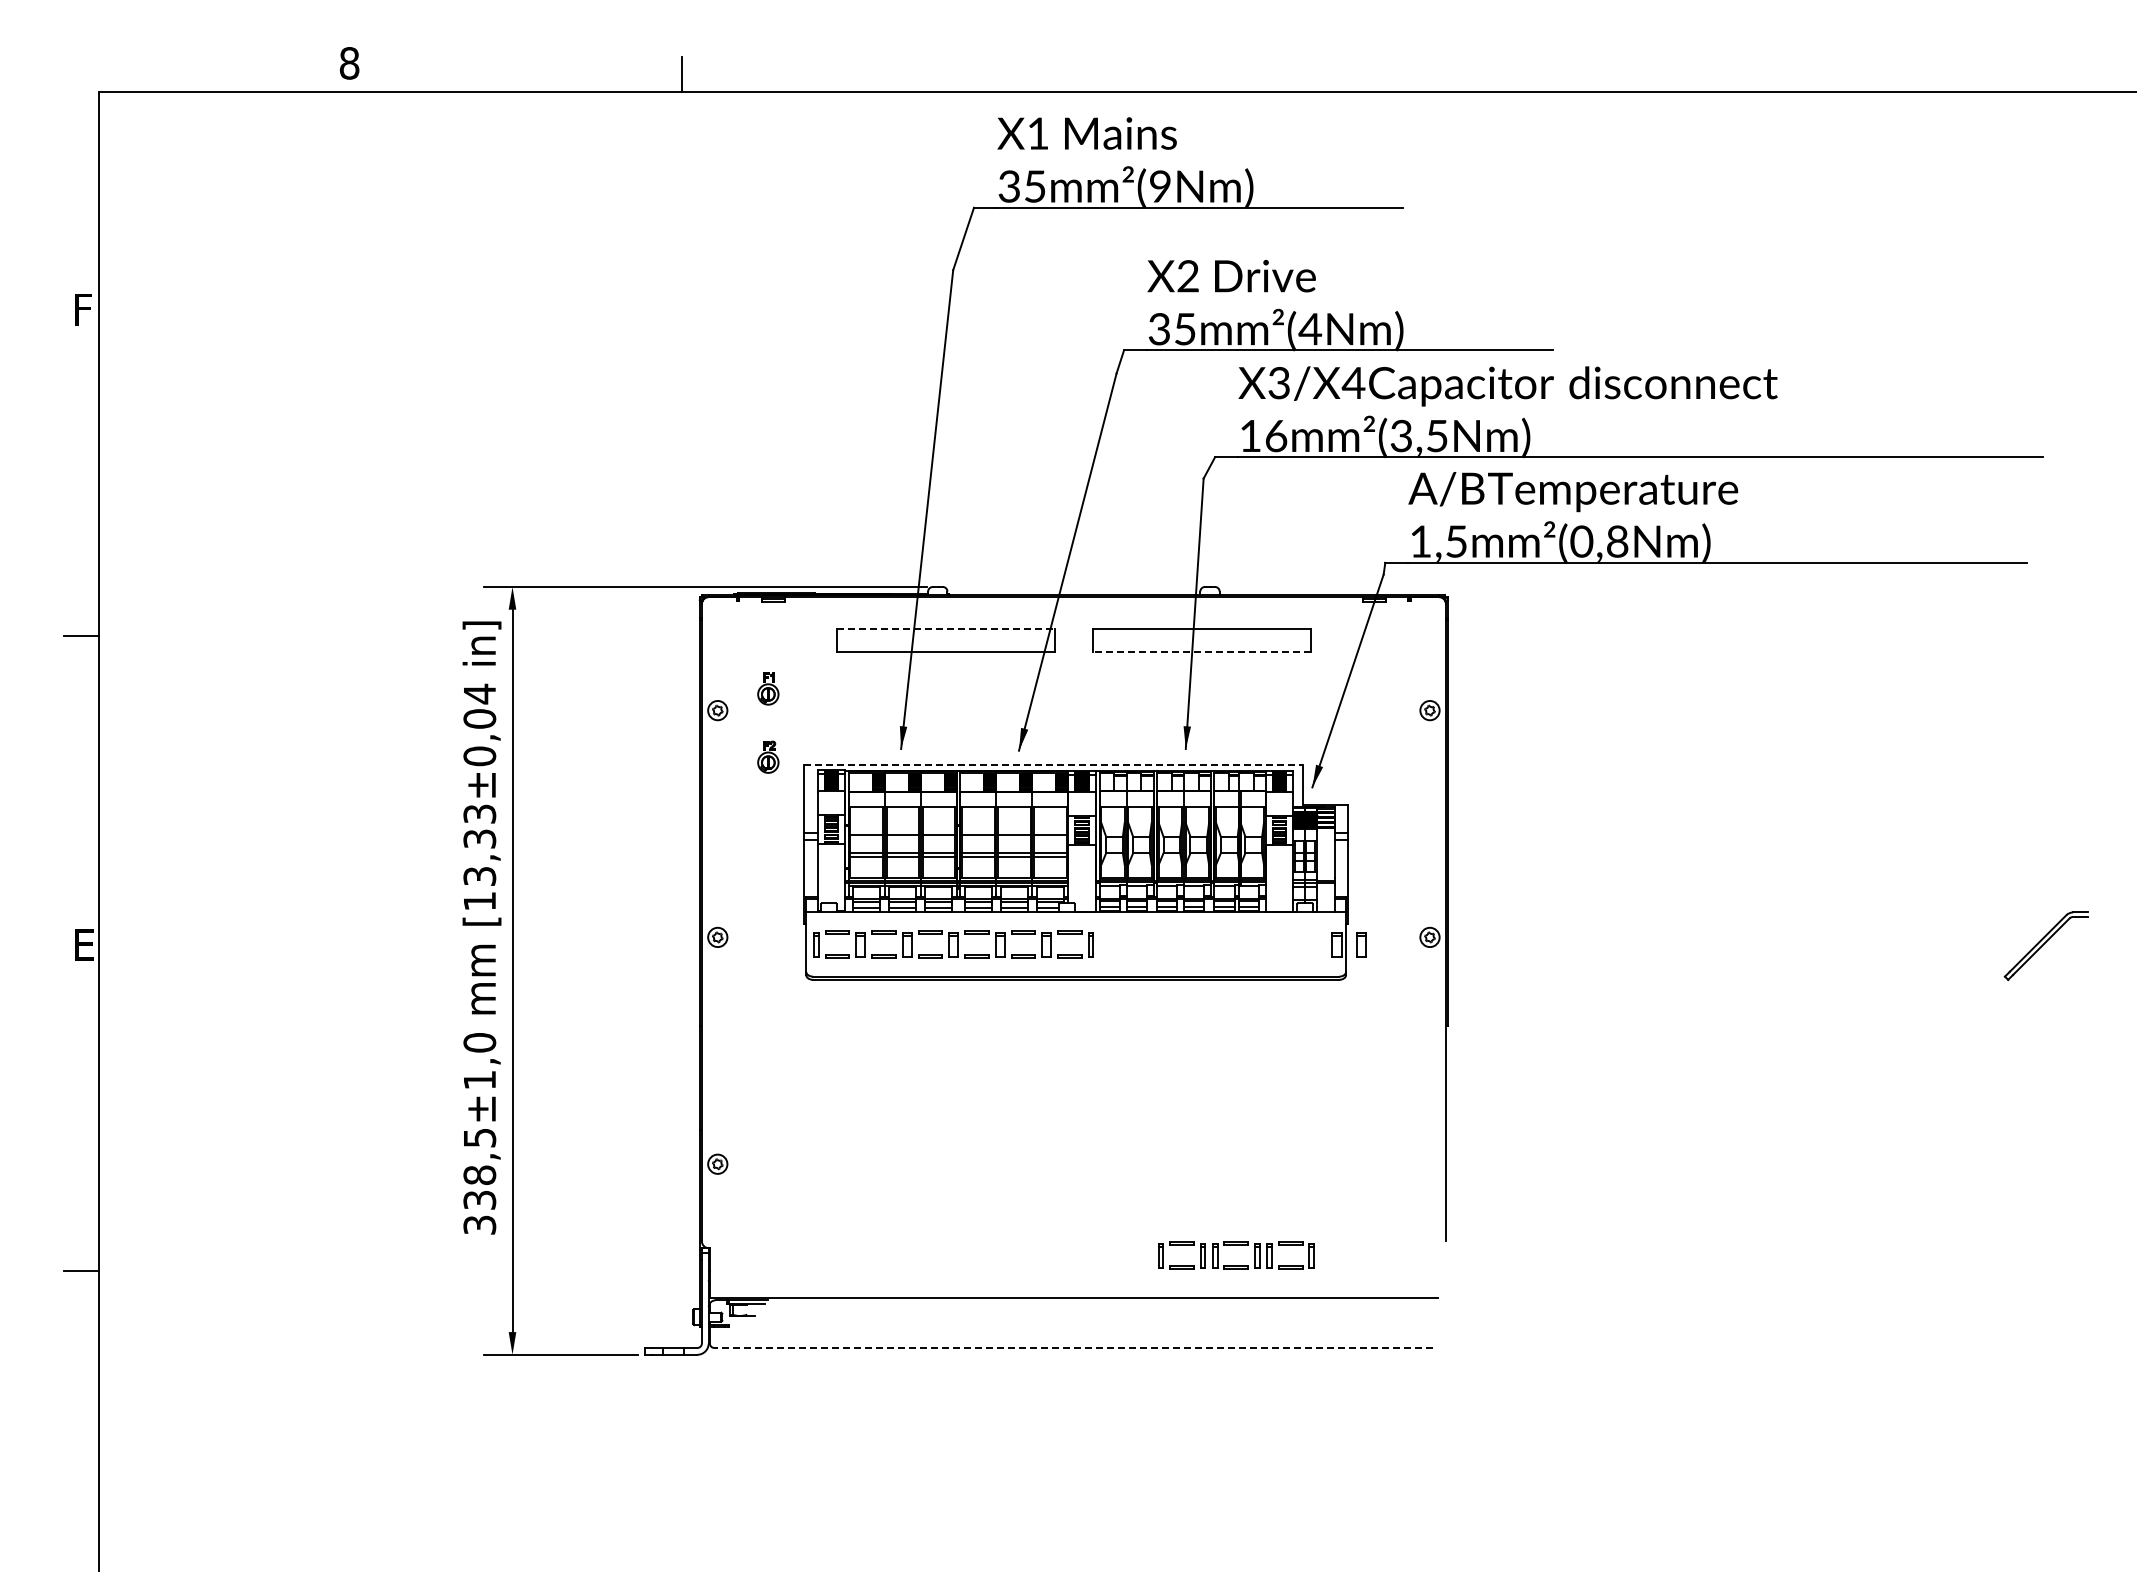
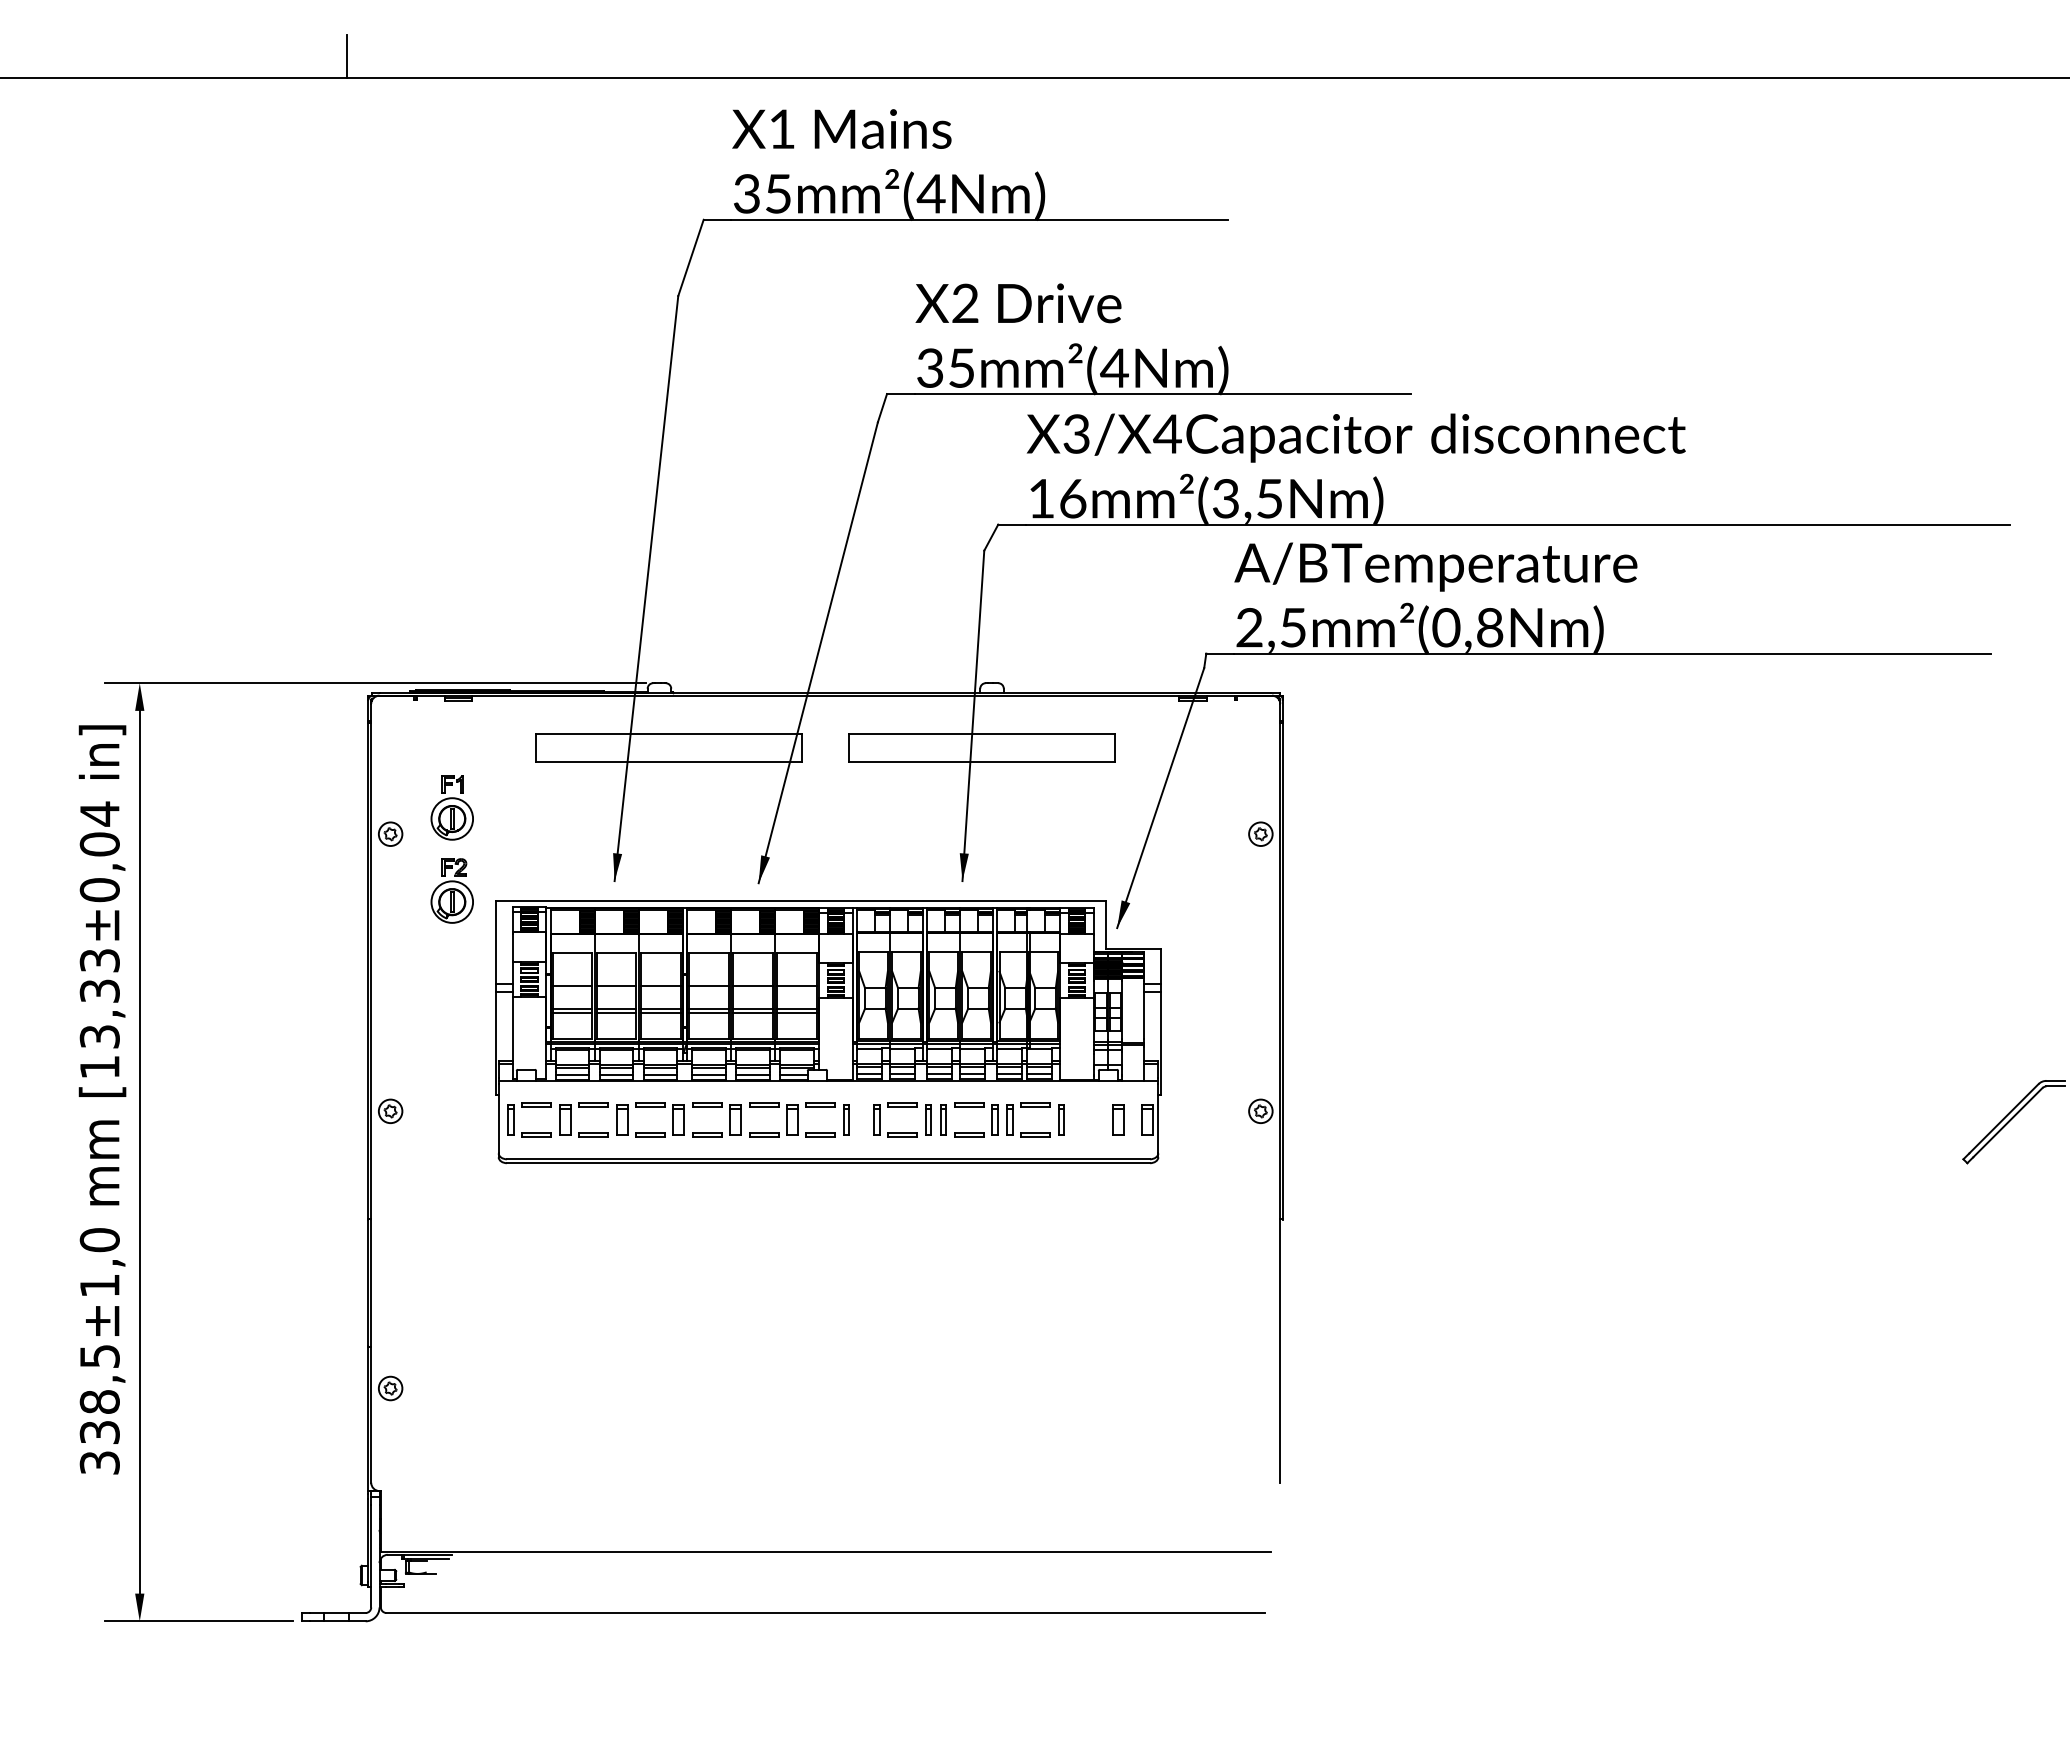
text: (1159, 186) -> (930, 193), 35mm²(9Nm) -> 35mm²(4Nm)
text: (1420, 541) -> (1249, 627), 1,5mm²(0,8Nm) -> 2,5mm²(0,8Nm)
line: (945, 628) -> (668, 733), dashed -> solid
line: (1202, 651) -> (982, 761), dashed -> solid
part: (768, 688) -> (452, 807), size x1.67
part: (768, 757) -> (452, 891), size x1.67
line: (1053, 765) -> (800, 901), dashed -> solid
part: (1361, 944) -> (1118, 1119), moved
part: (1236, 1245) -> (969, 1107), moved
line: (1073, 1347) -> (825, 1612), dashed -> solid

